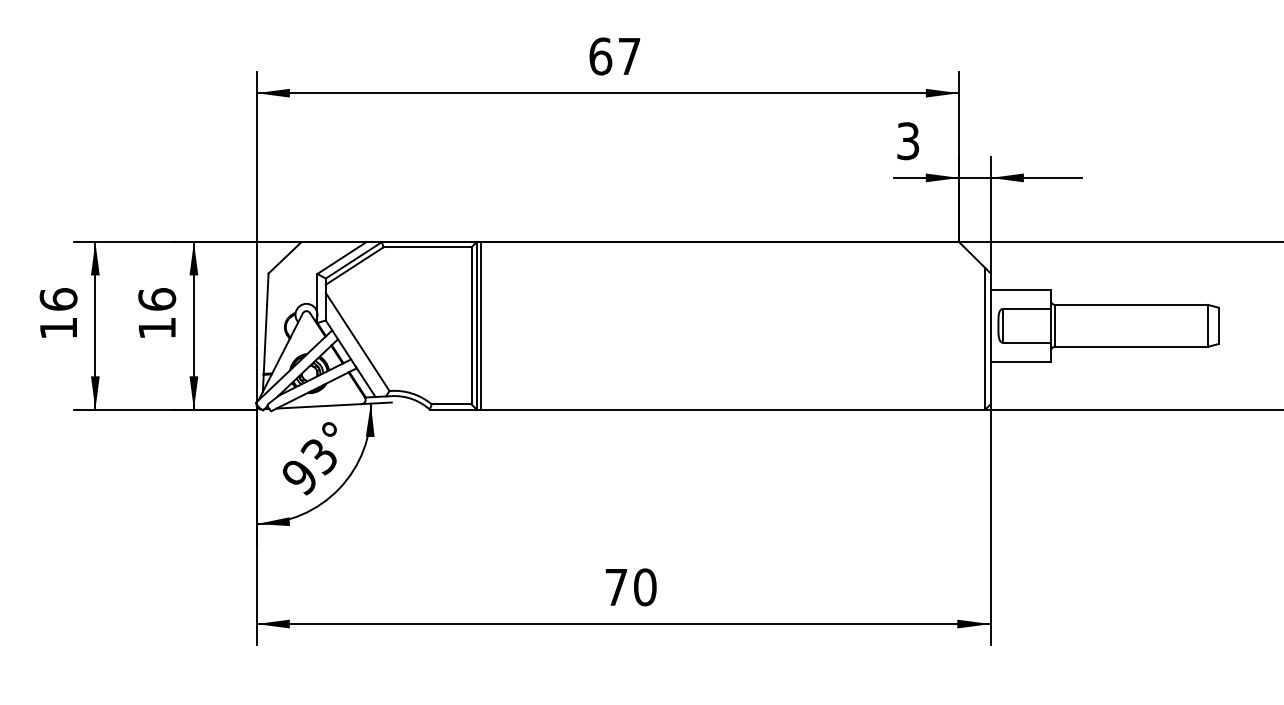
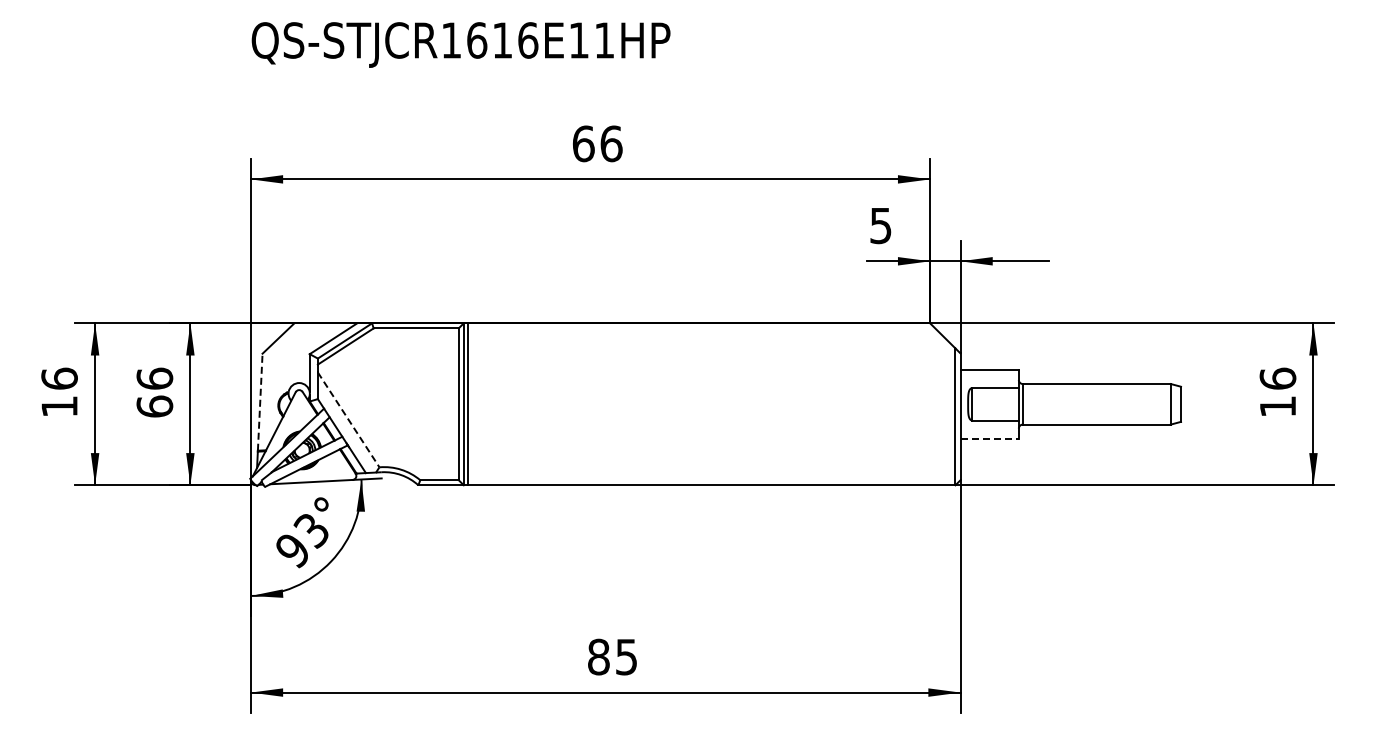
text: (629, 56) -> (611, 143), 67 -> 66
text: (908, 140) -> (881, 225), 3 -> 5
line: (266, 323) -> (260, 402), solid -> dashed
text: (156, 328) -> (154, 406), 16 -> 66
line: (357, 341) -> (348, 419), solid -> dashed
line: (1021, 361) -> (990, 438), solid -> dashed
text: (630, 586) -> (612, 656), 70 -> 85

